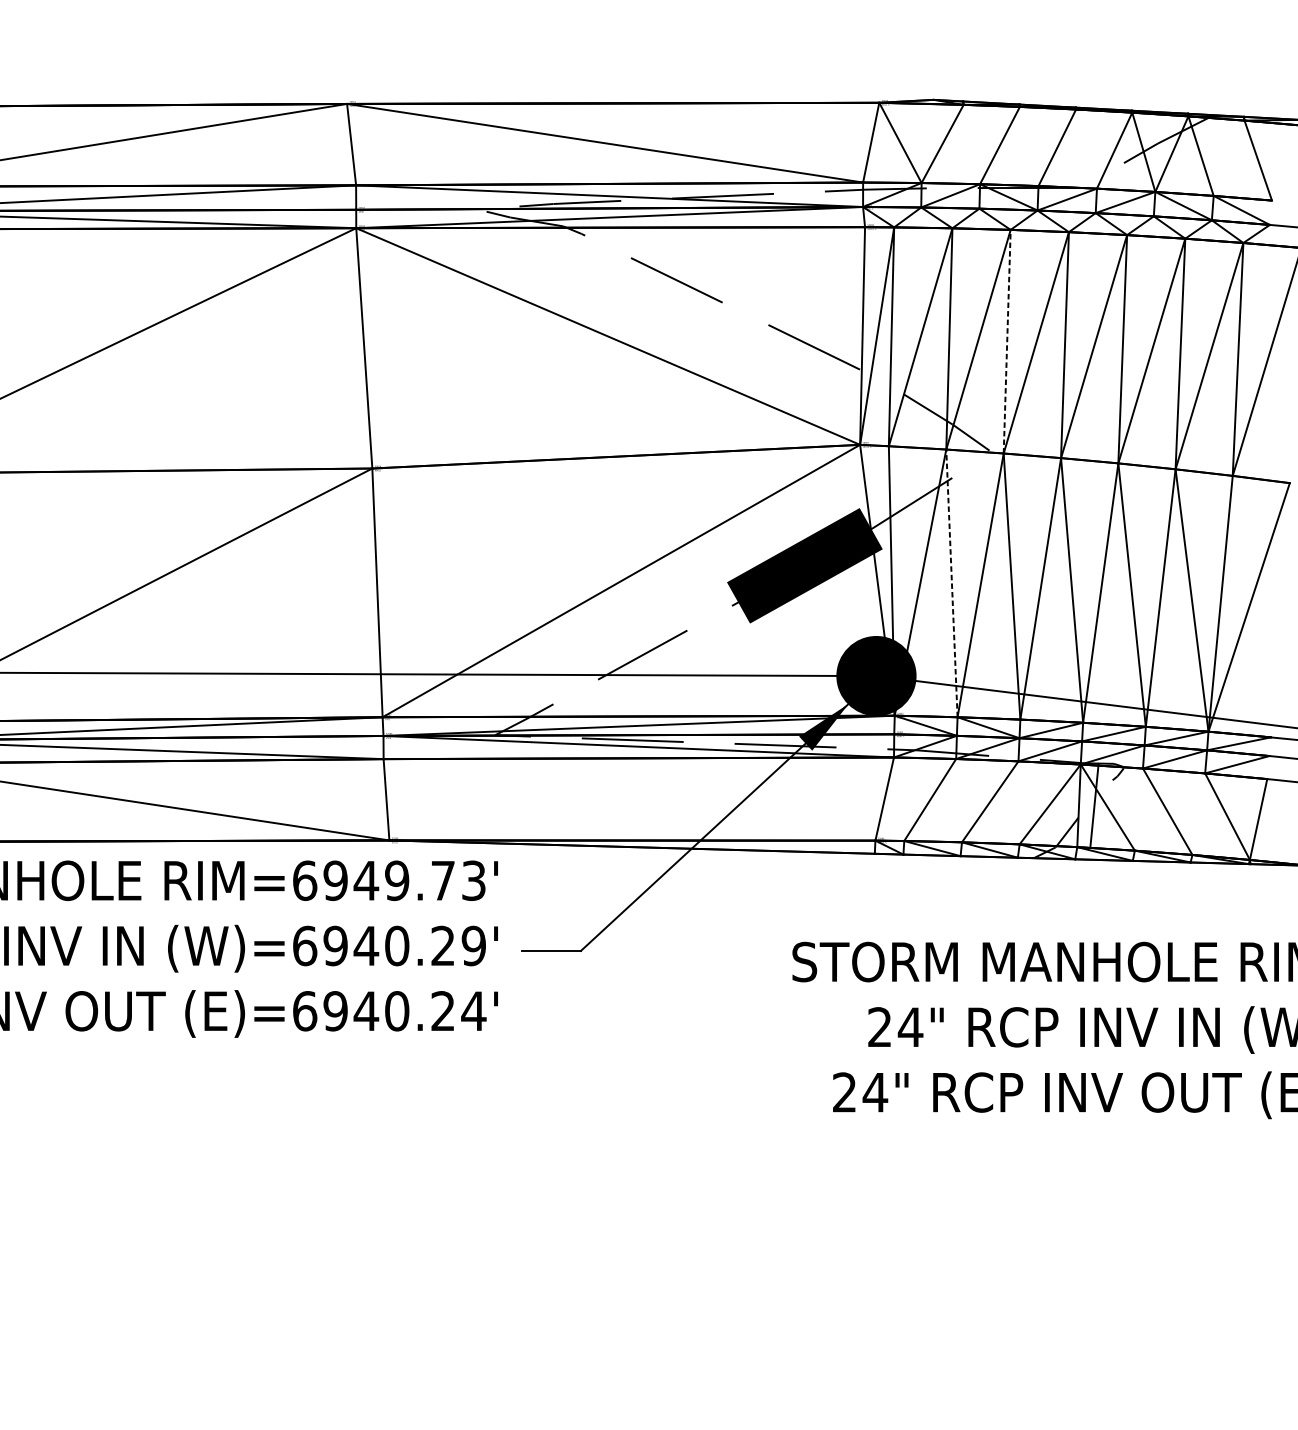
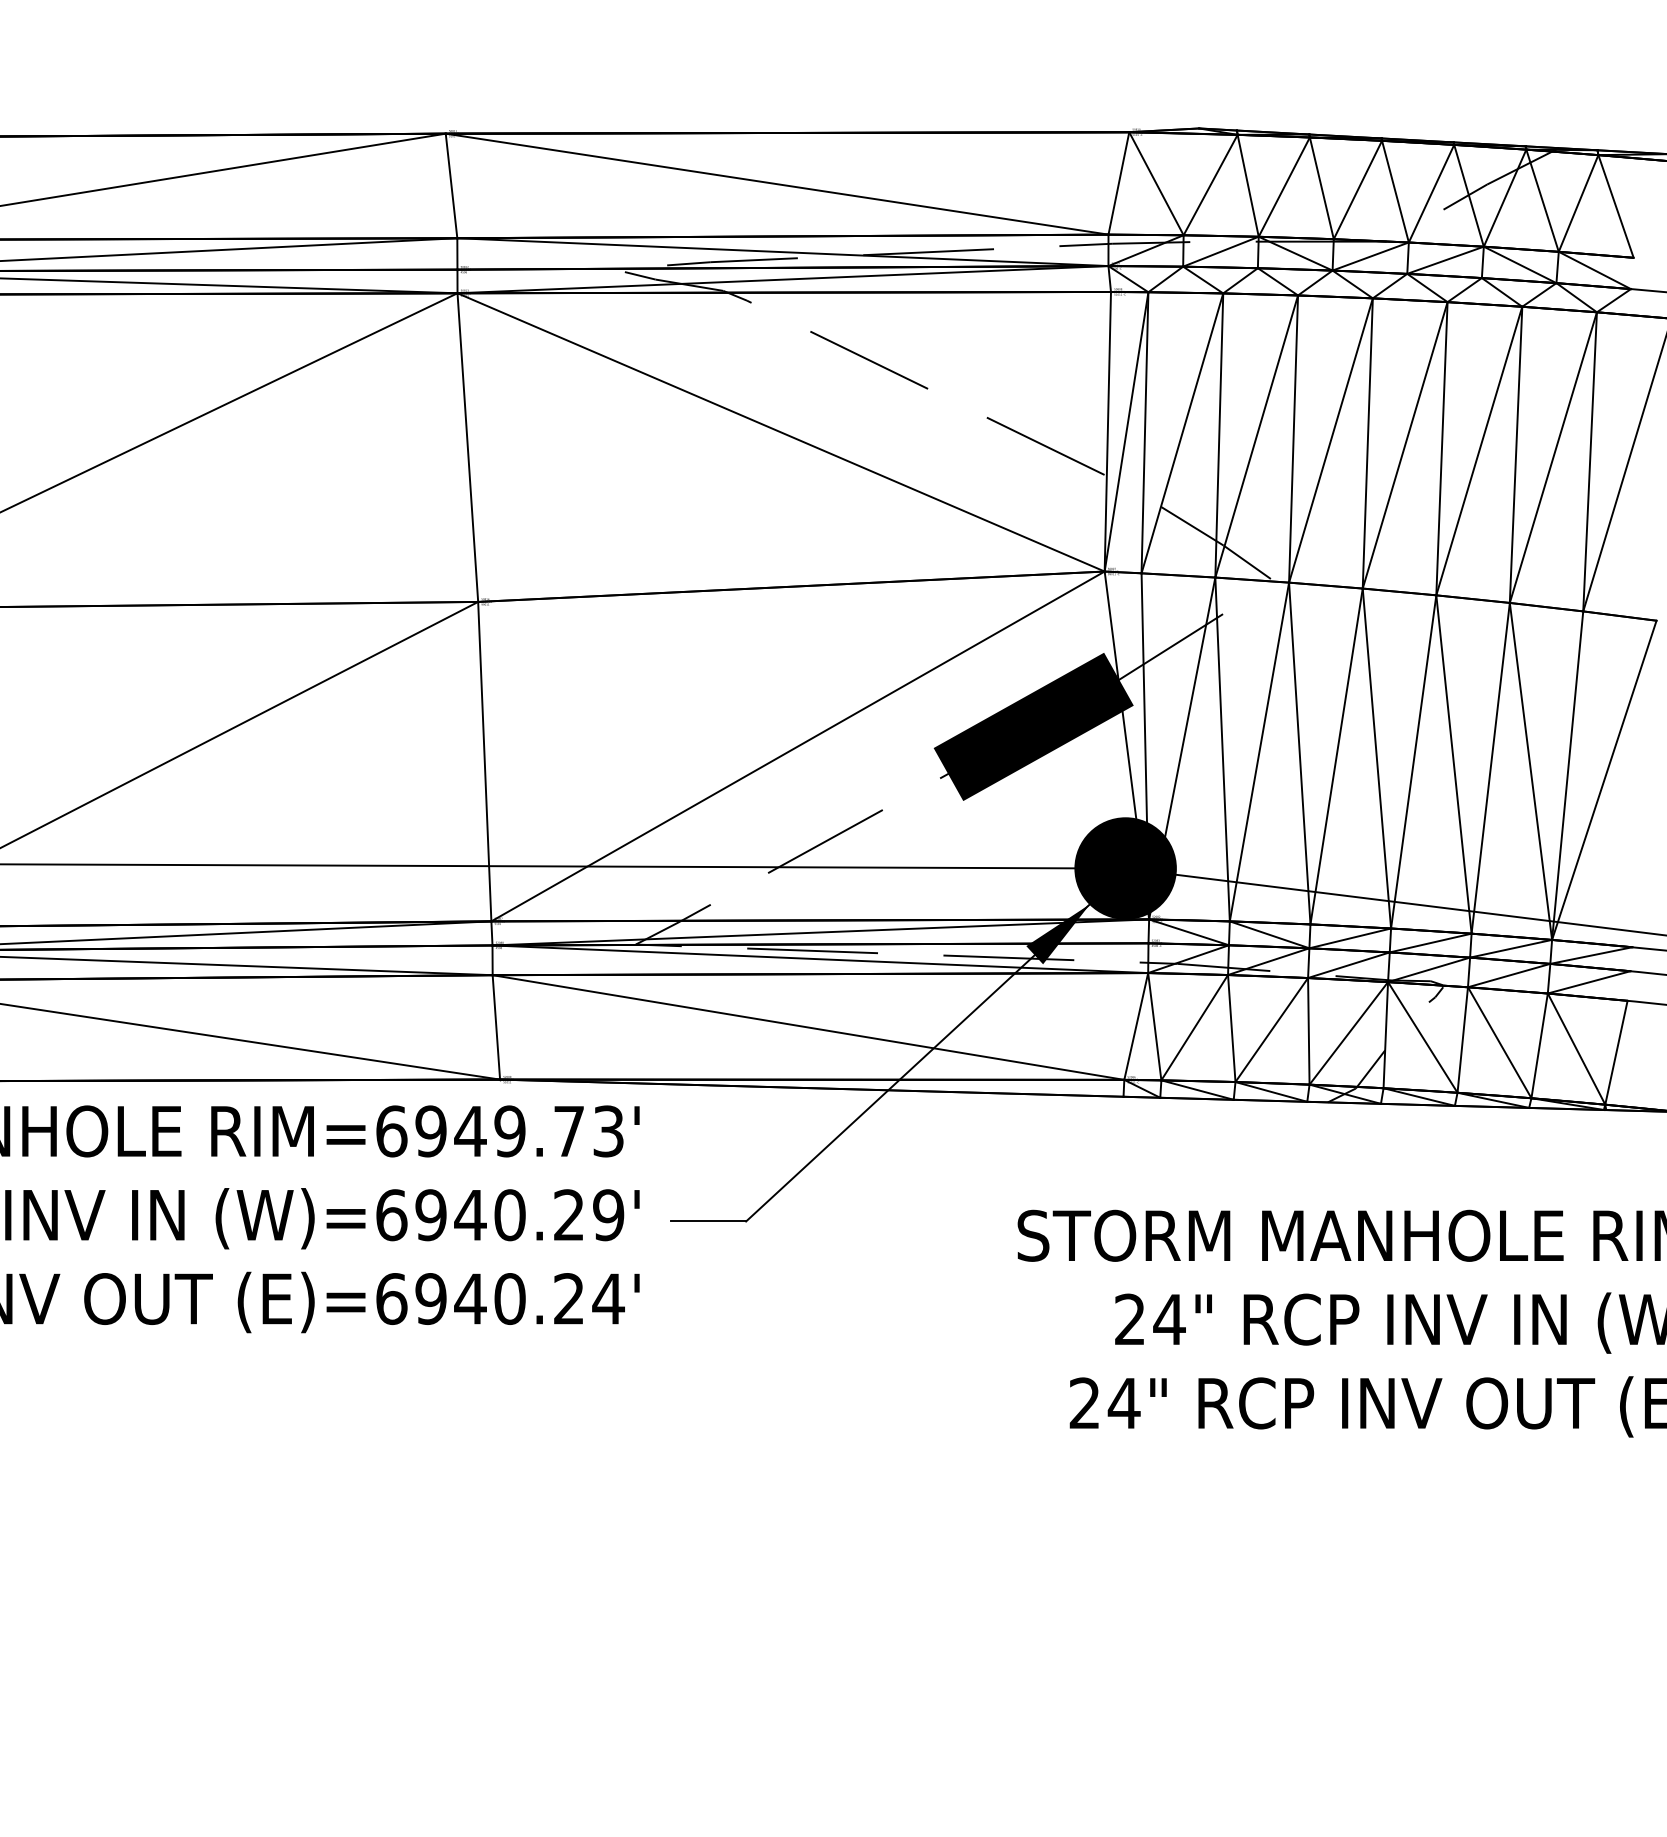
line: (971, 144) -> (1247, 185), added
line: (1028, 146) -> (1321, 188), added
line: (1086, 148) -> (1395, 191), added
line: (1229, 158) -> (1578, 203), added
line: (1007, 342) -> (1293, 439), dashed -> solid
line: (951, 582) -> (1222, 748), dashed -> solid
line: (629, 799) -> (808, 1027), added
line: (898, 799) -> (1154, 1026), added
line: (958, 800) -> (1231, 1028), added
line: (1018, 802) -> (1308, 1031), added
line: (1094, 804) -> (1462, 1039), moved
line: (1198, 813) -> (1539, 1045), added

